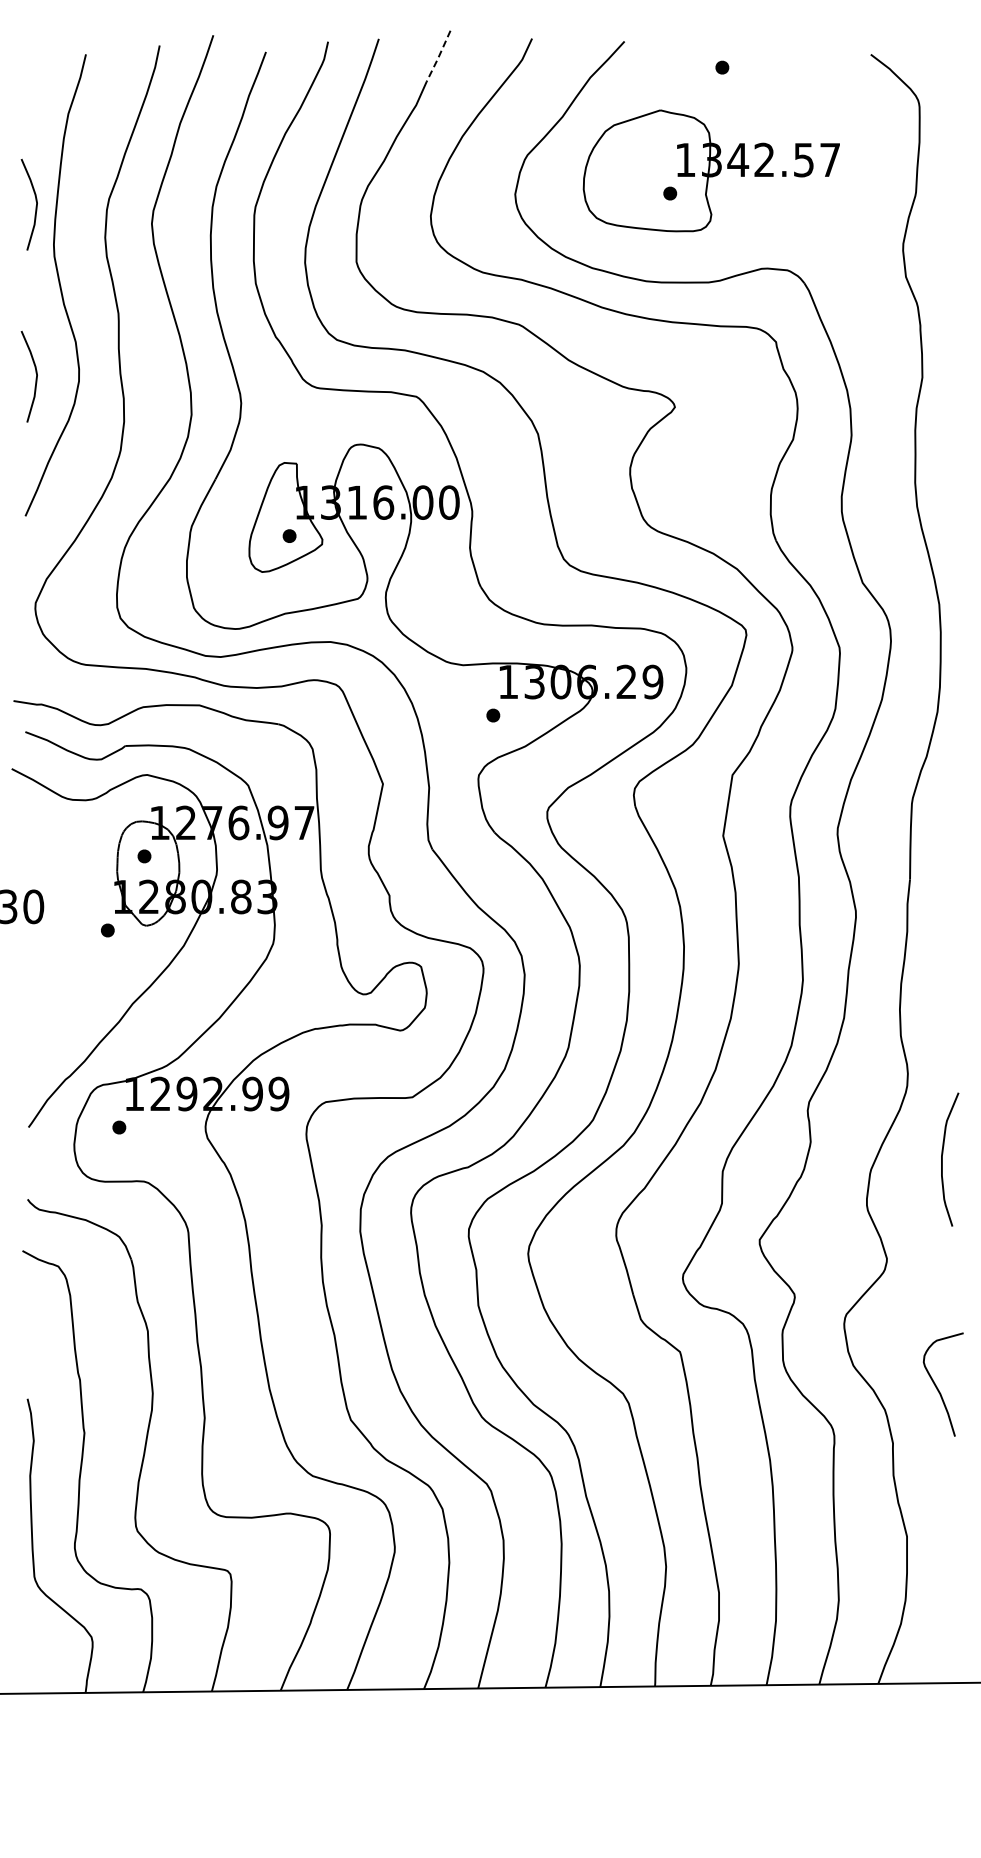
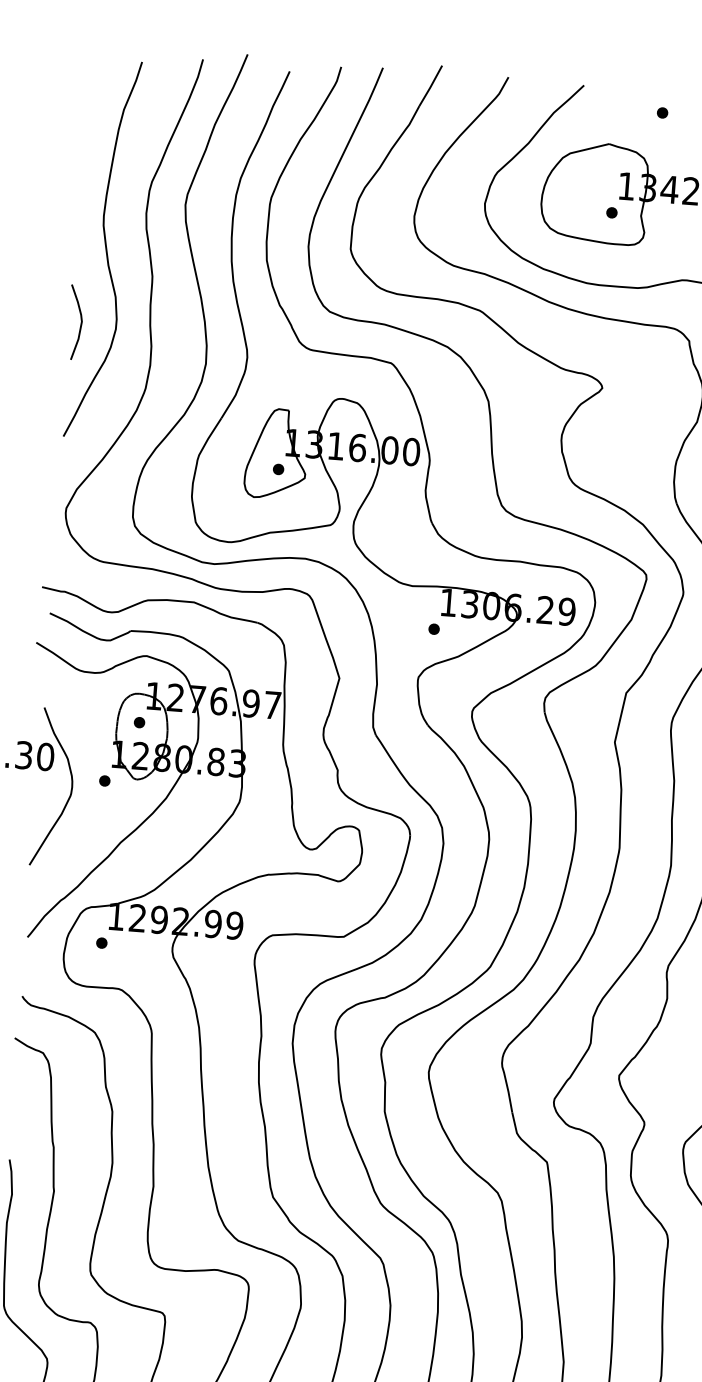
line: (438, 56) -> (430, 85), dashed -> solid
curve: (35, 206) -> (91, 183), removed
curve: (67, 942) -> (71, 788), added

